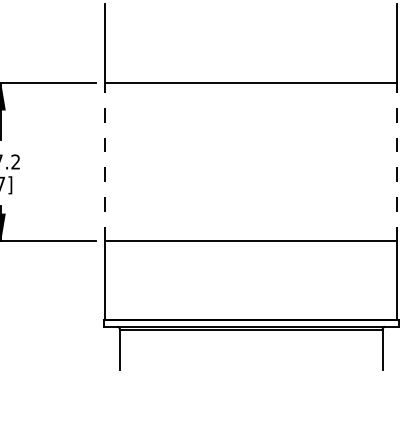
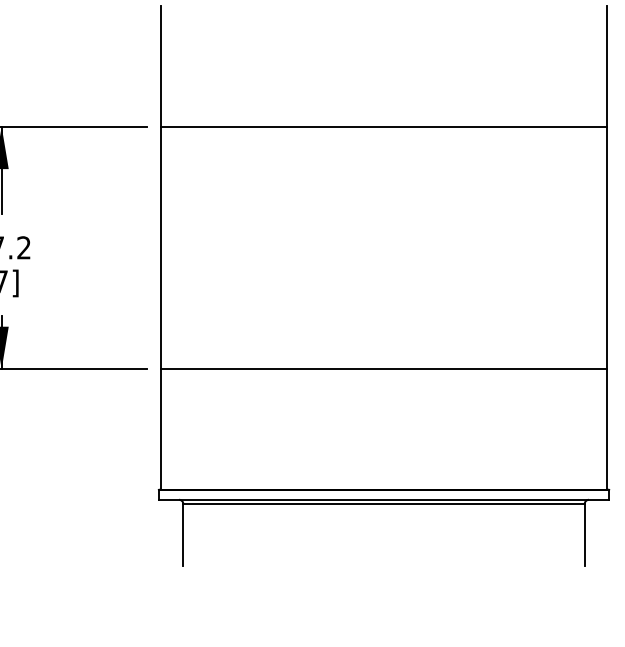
line: (105, 161) -> (161, 247), dashed -> solid
line: (397, 161) -> (607, 247), dashed -> solid

